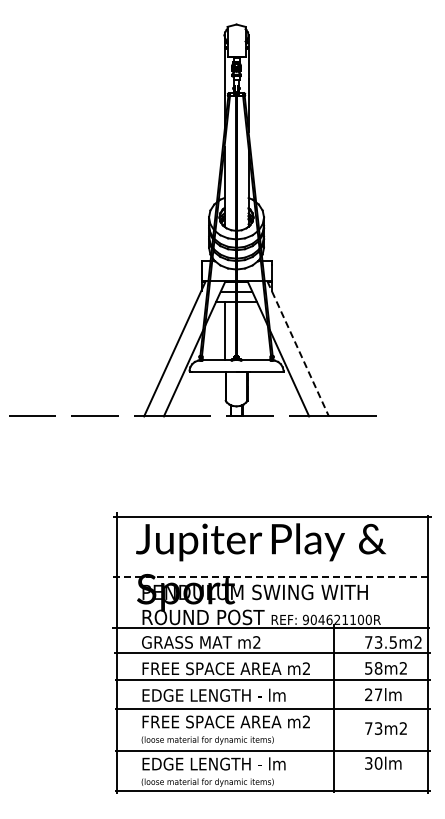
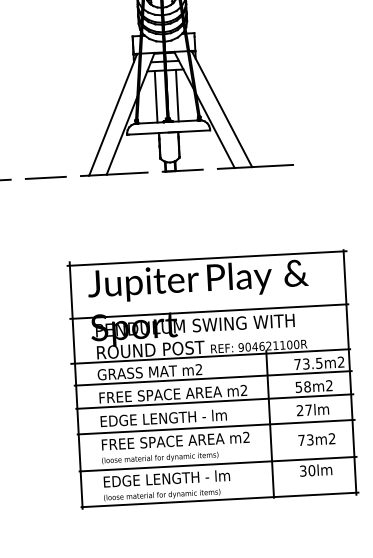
line: (248, 330) -> (177, 95), added
line: (298, 349) -> (222, 109), dashed -> solid
line: (271, 577) -> (208, 311), dashed -> solid

